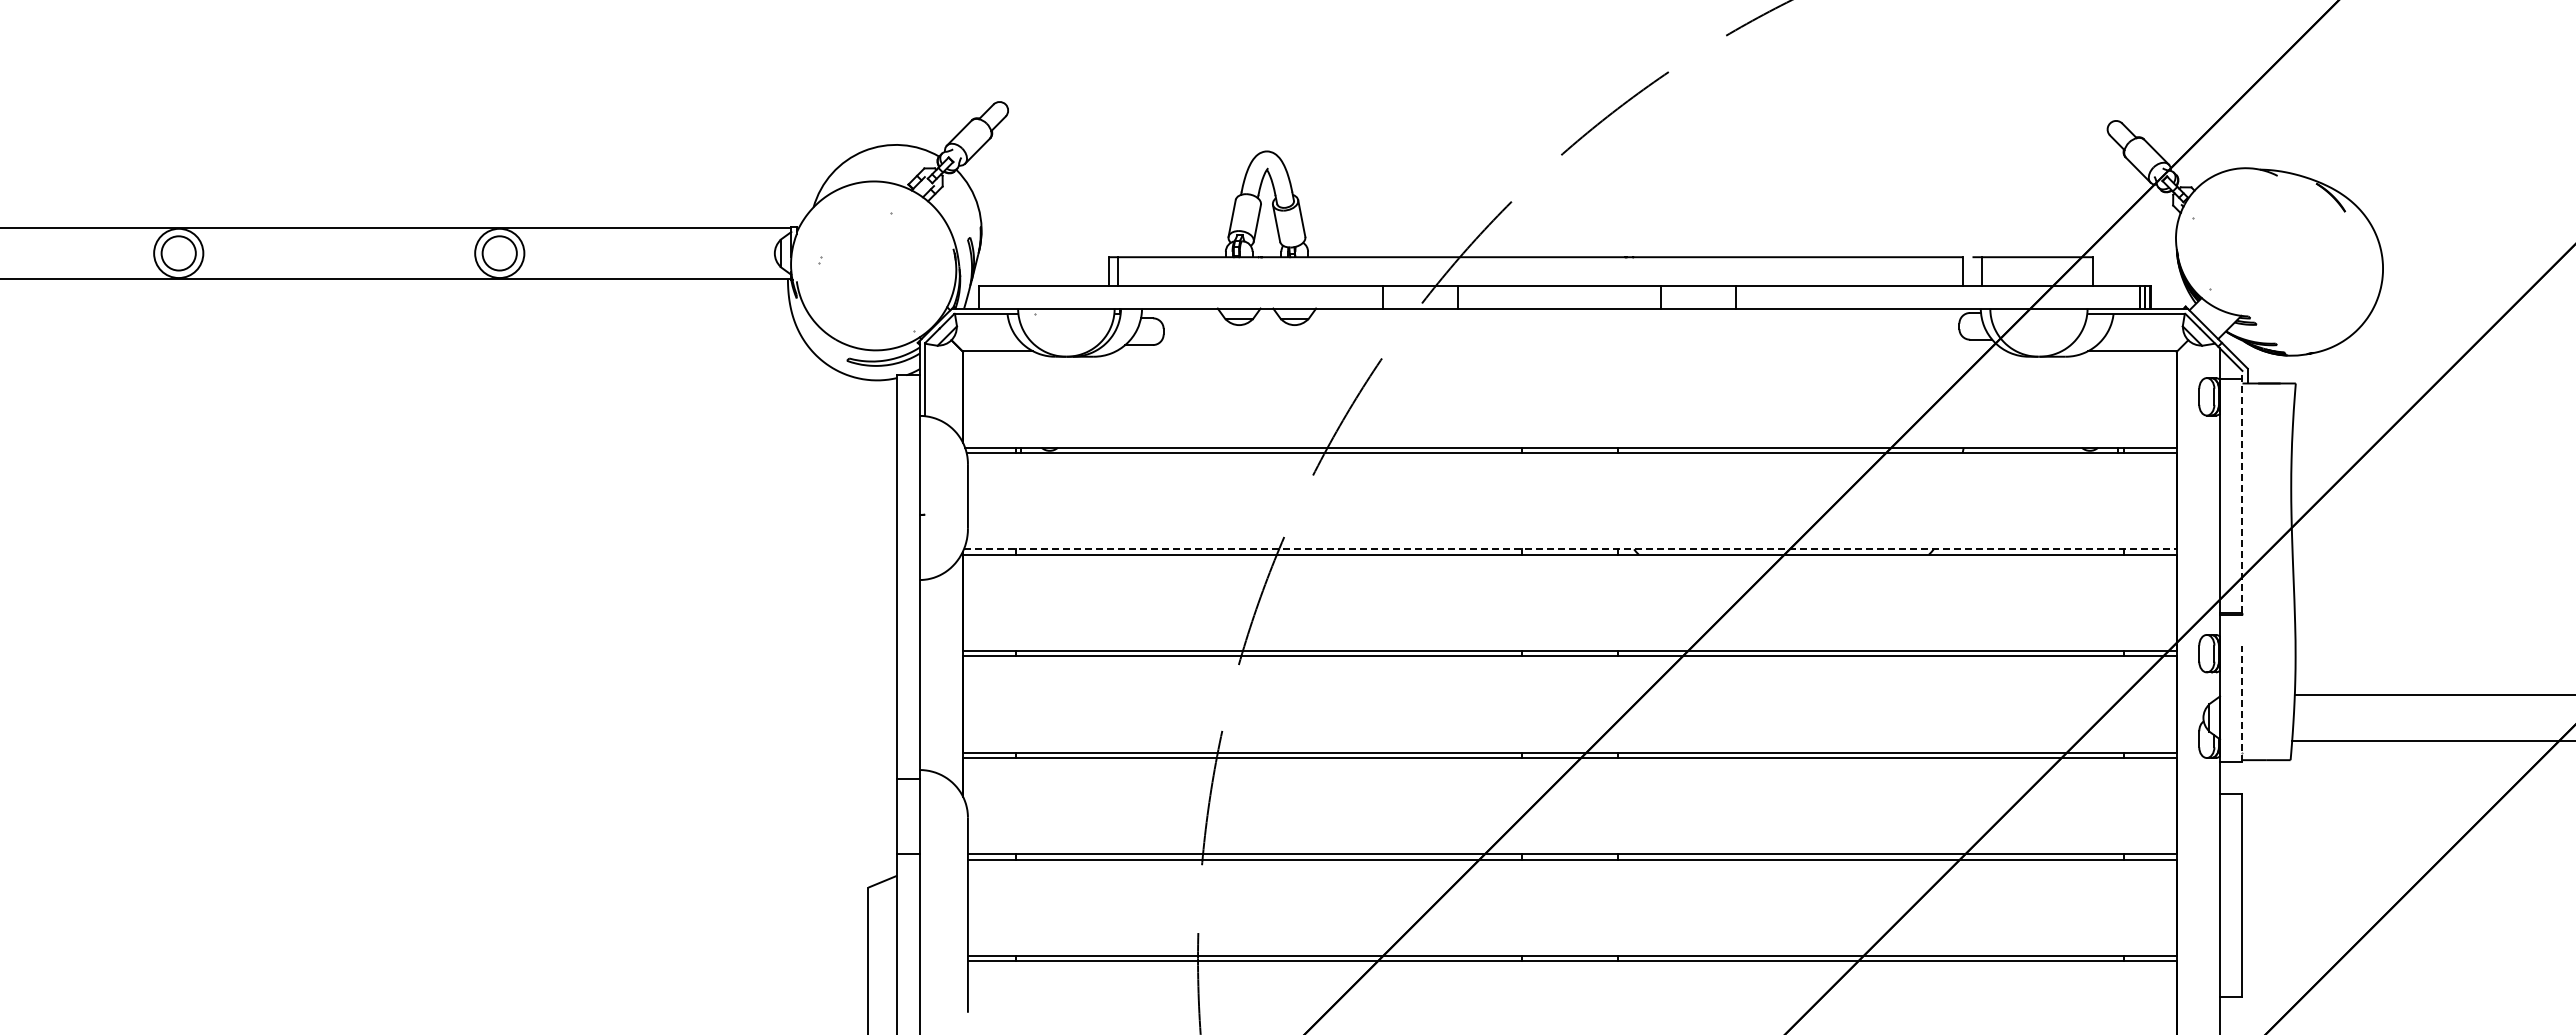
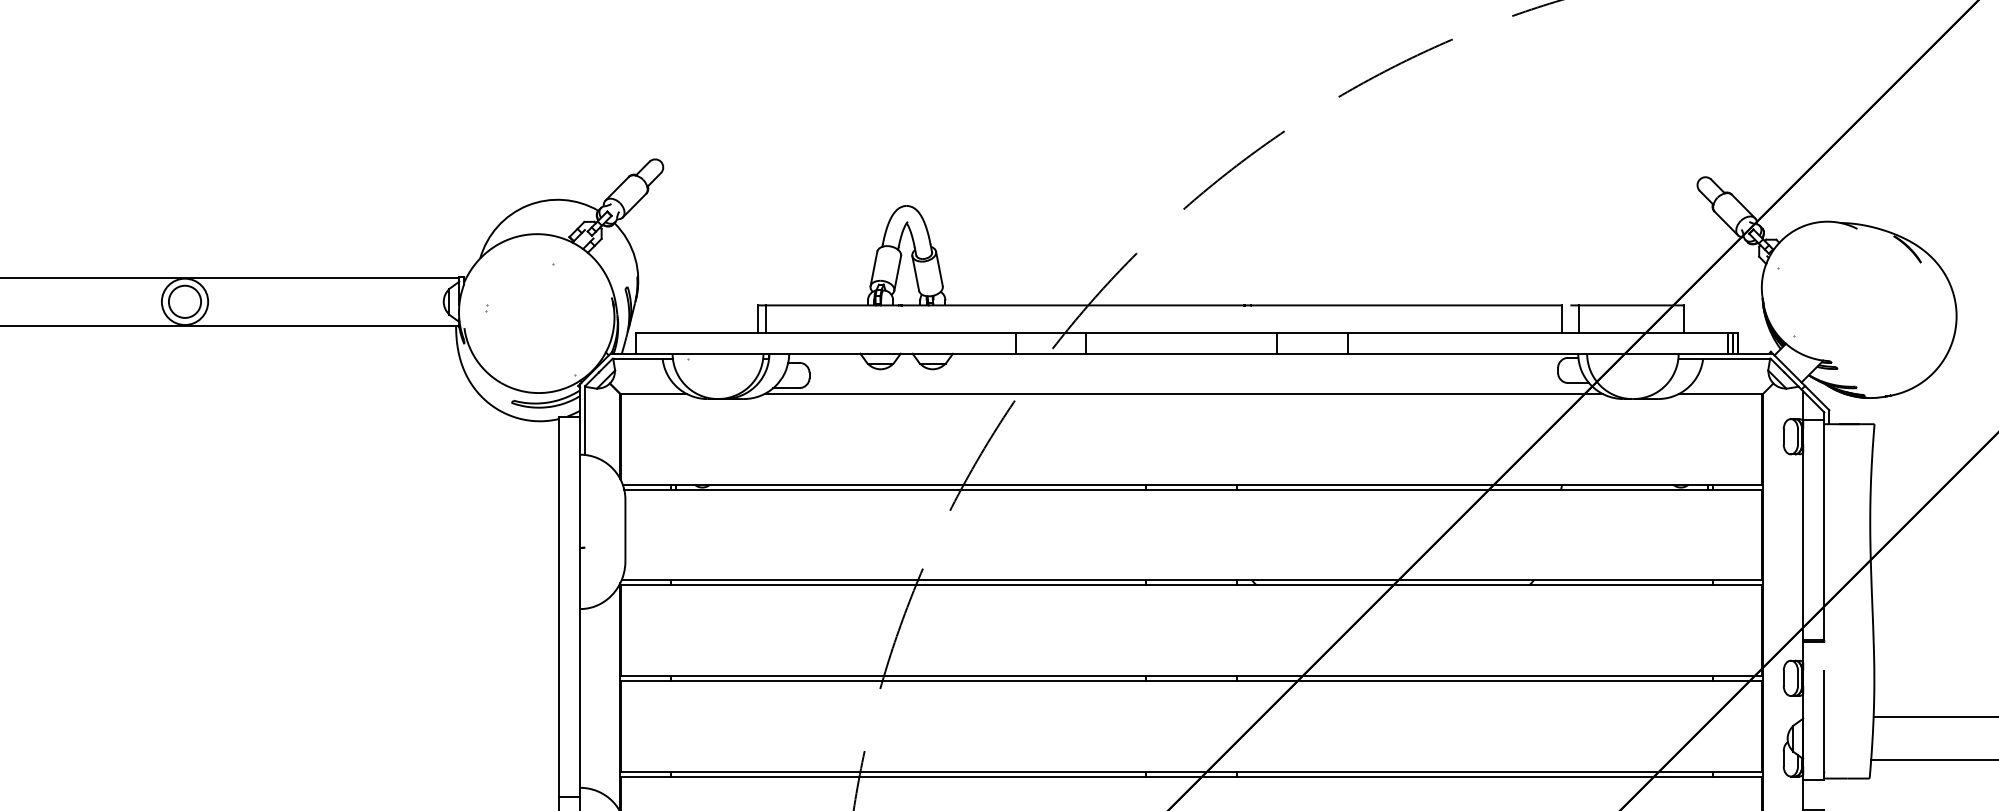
line: (1560, 351) -> (1182, 394), added
line: (2242, 491) -> (1824, 525), dashed -> solid
line: (1570, 549) -> (1192, 580), dashed -> solid
line: (2242, 703) -> (1824, 725), dashed -> solid

